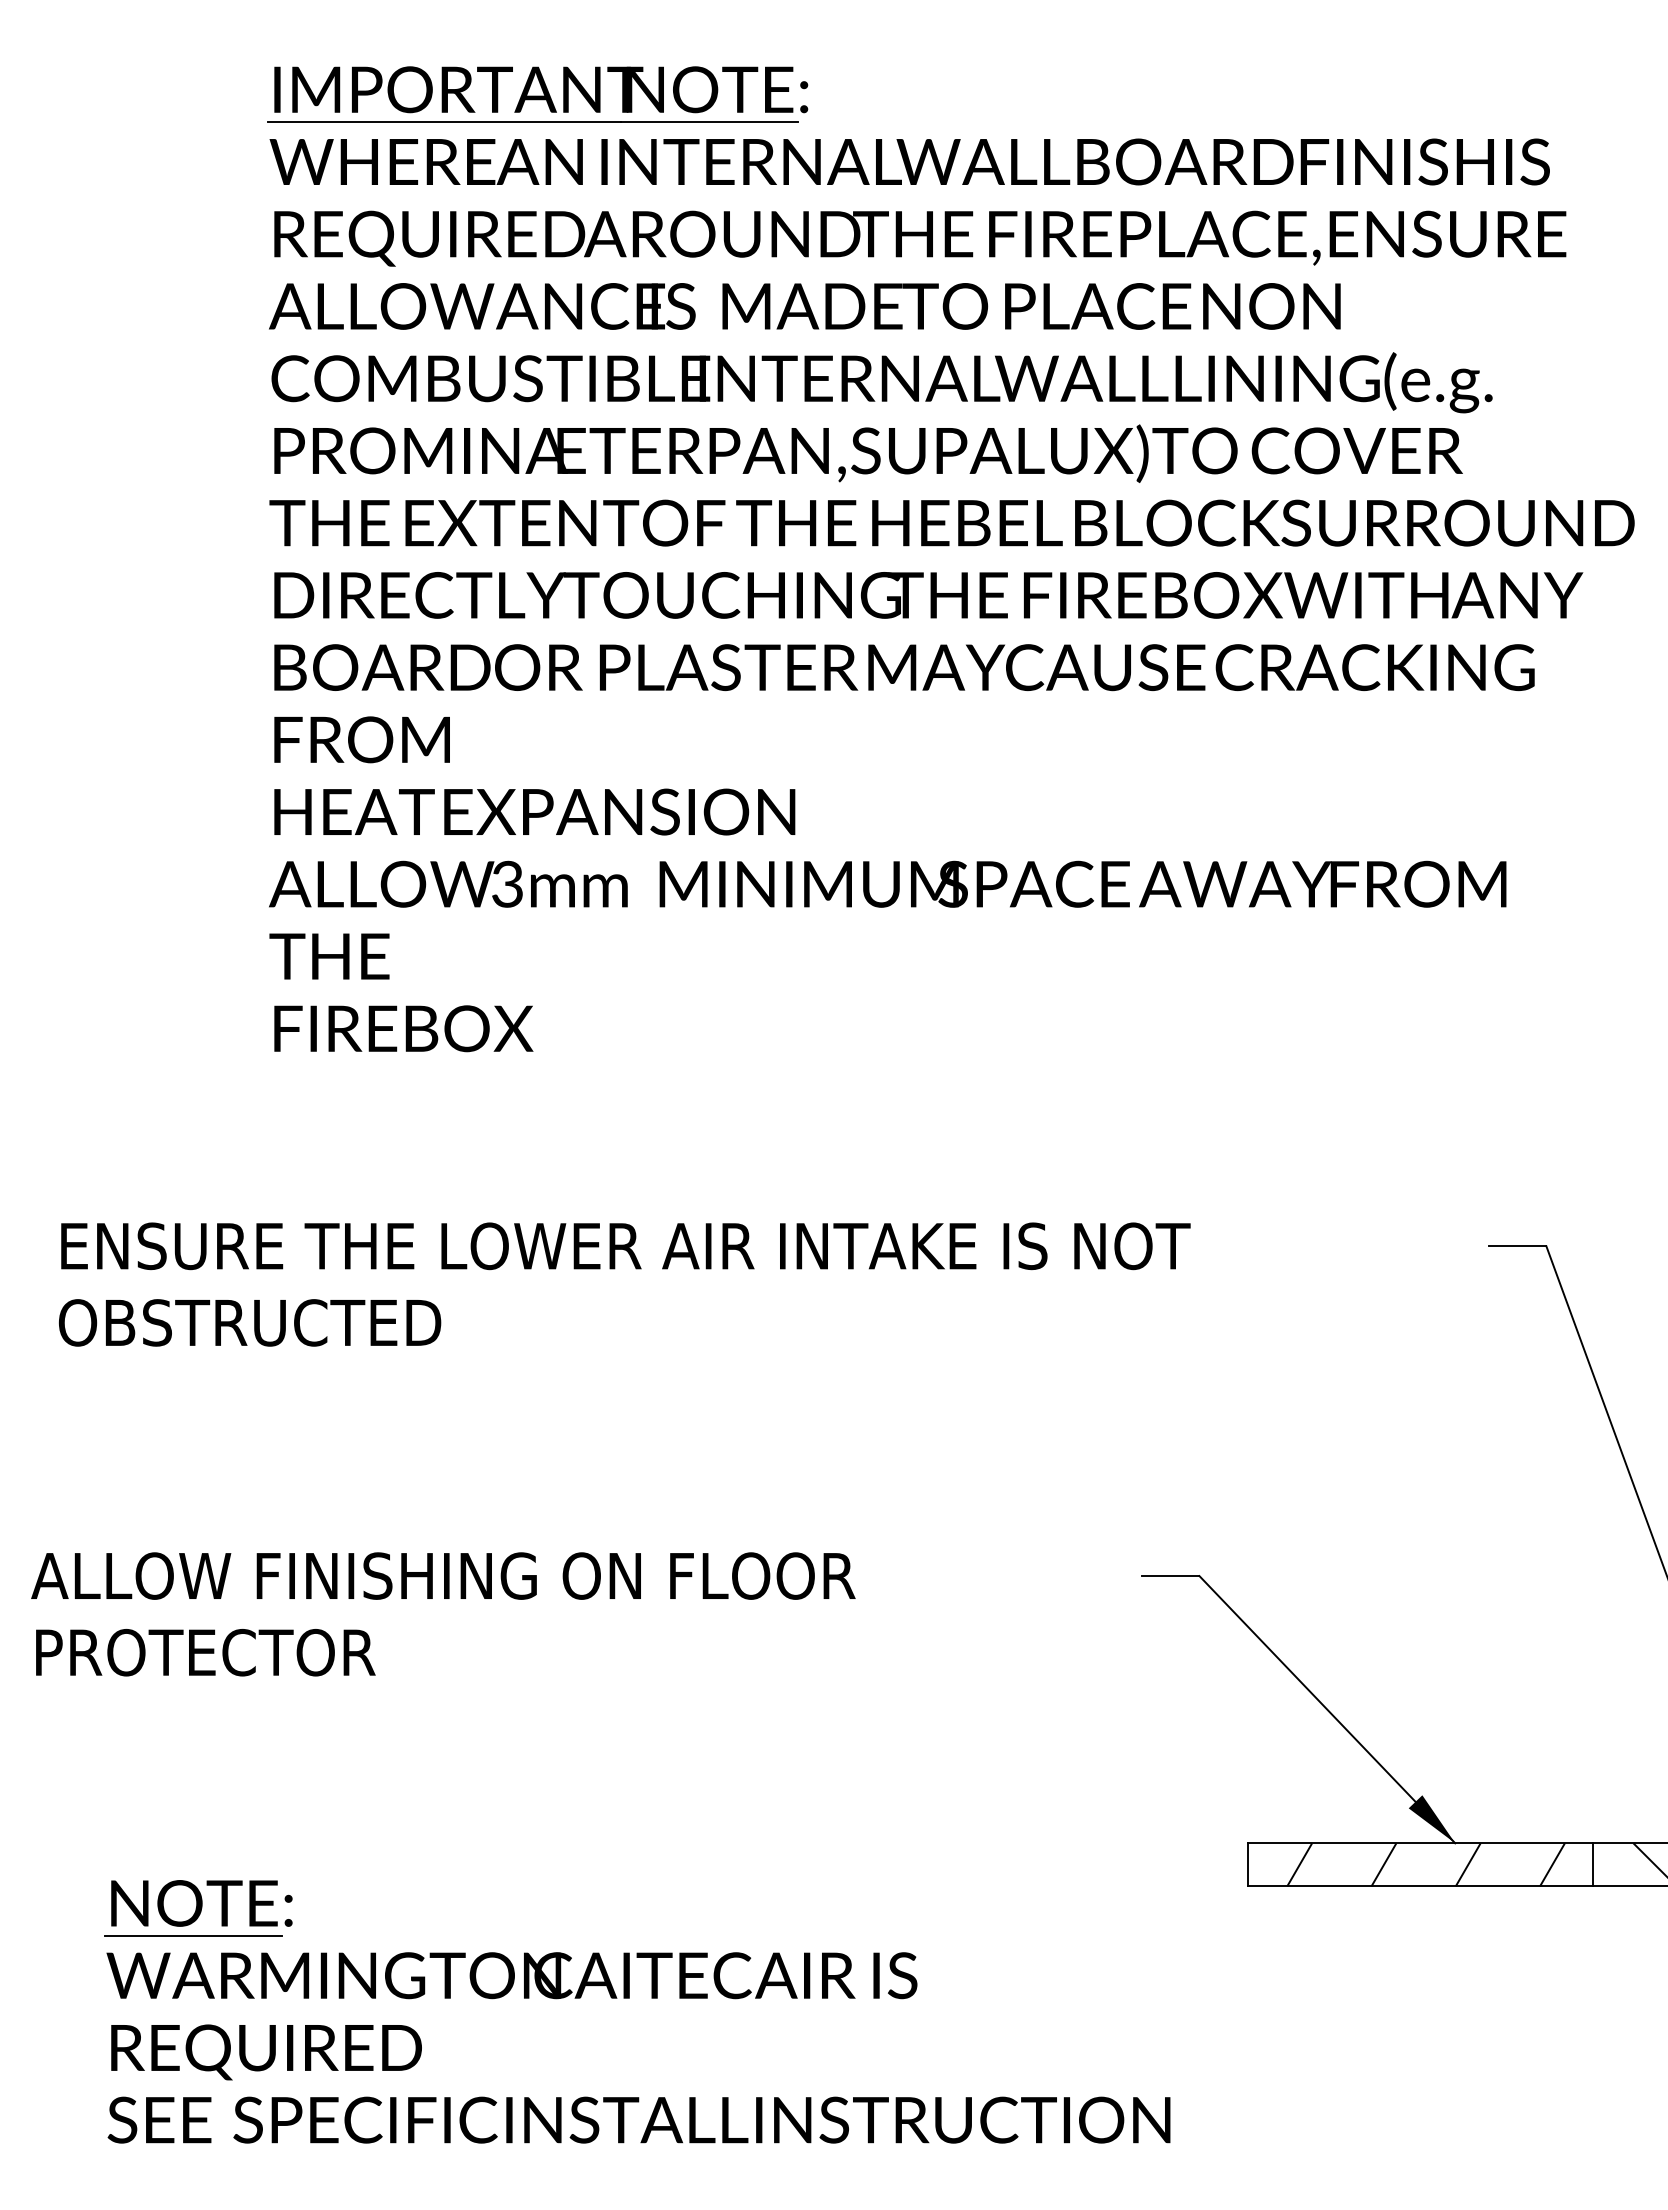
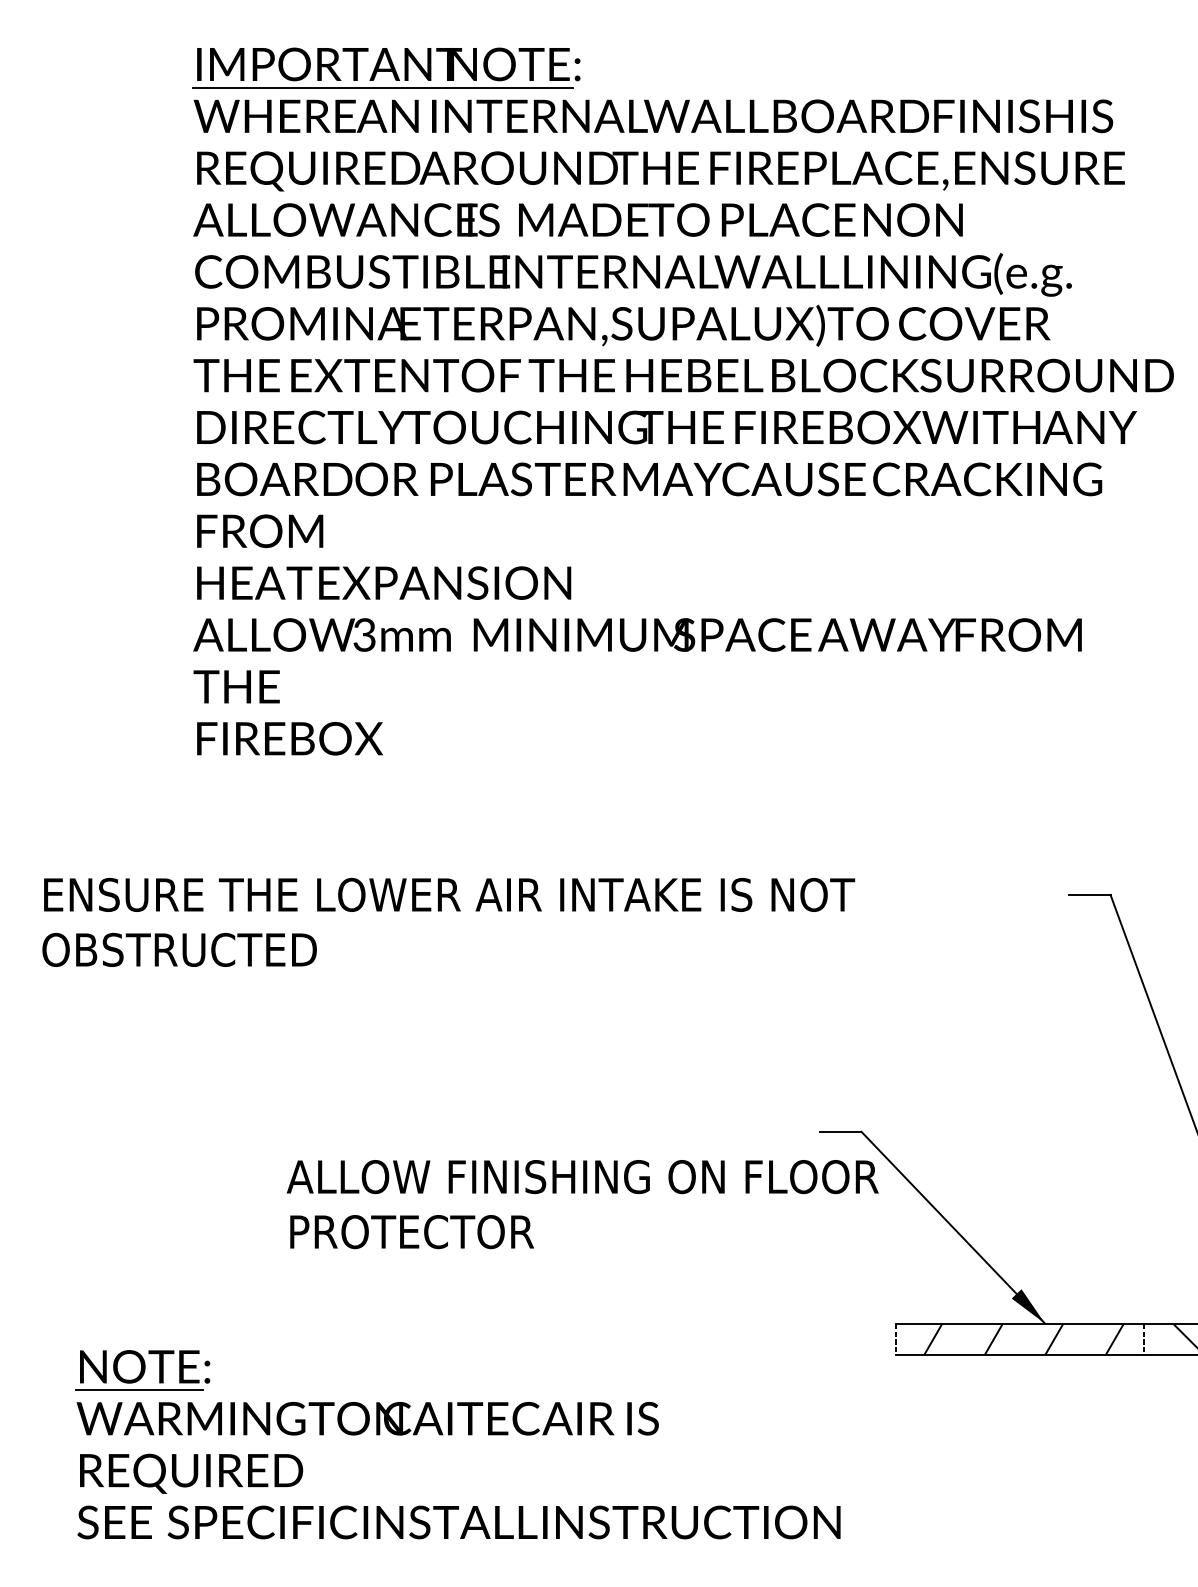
text: (443, 1614) -> (582, 1204), moved
line: (1248, 1864) -> (896, 1338), solid -> dashed
line: (1592, 1864) -> (1143, 1338), solid -> dashed

